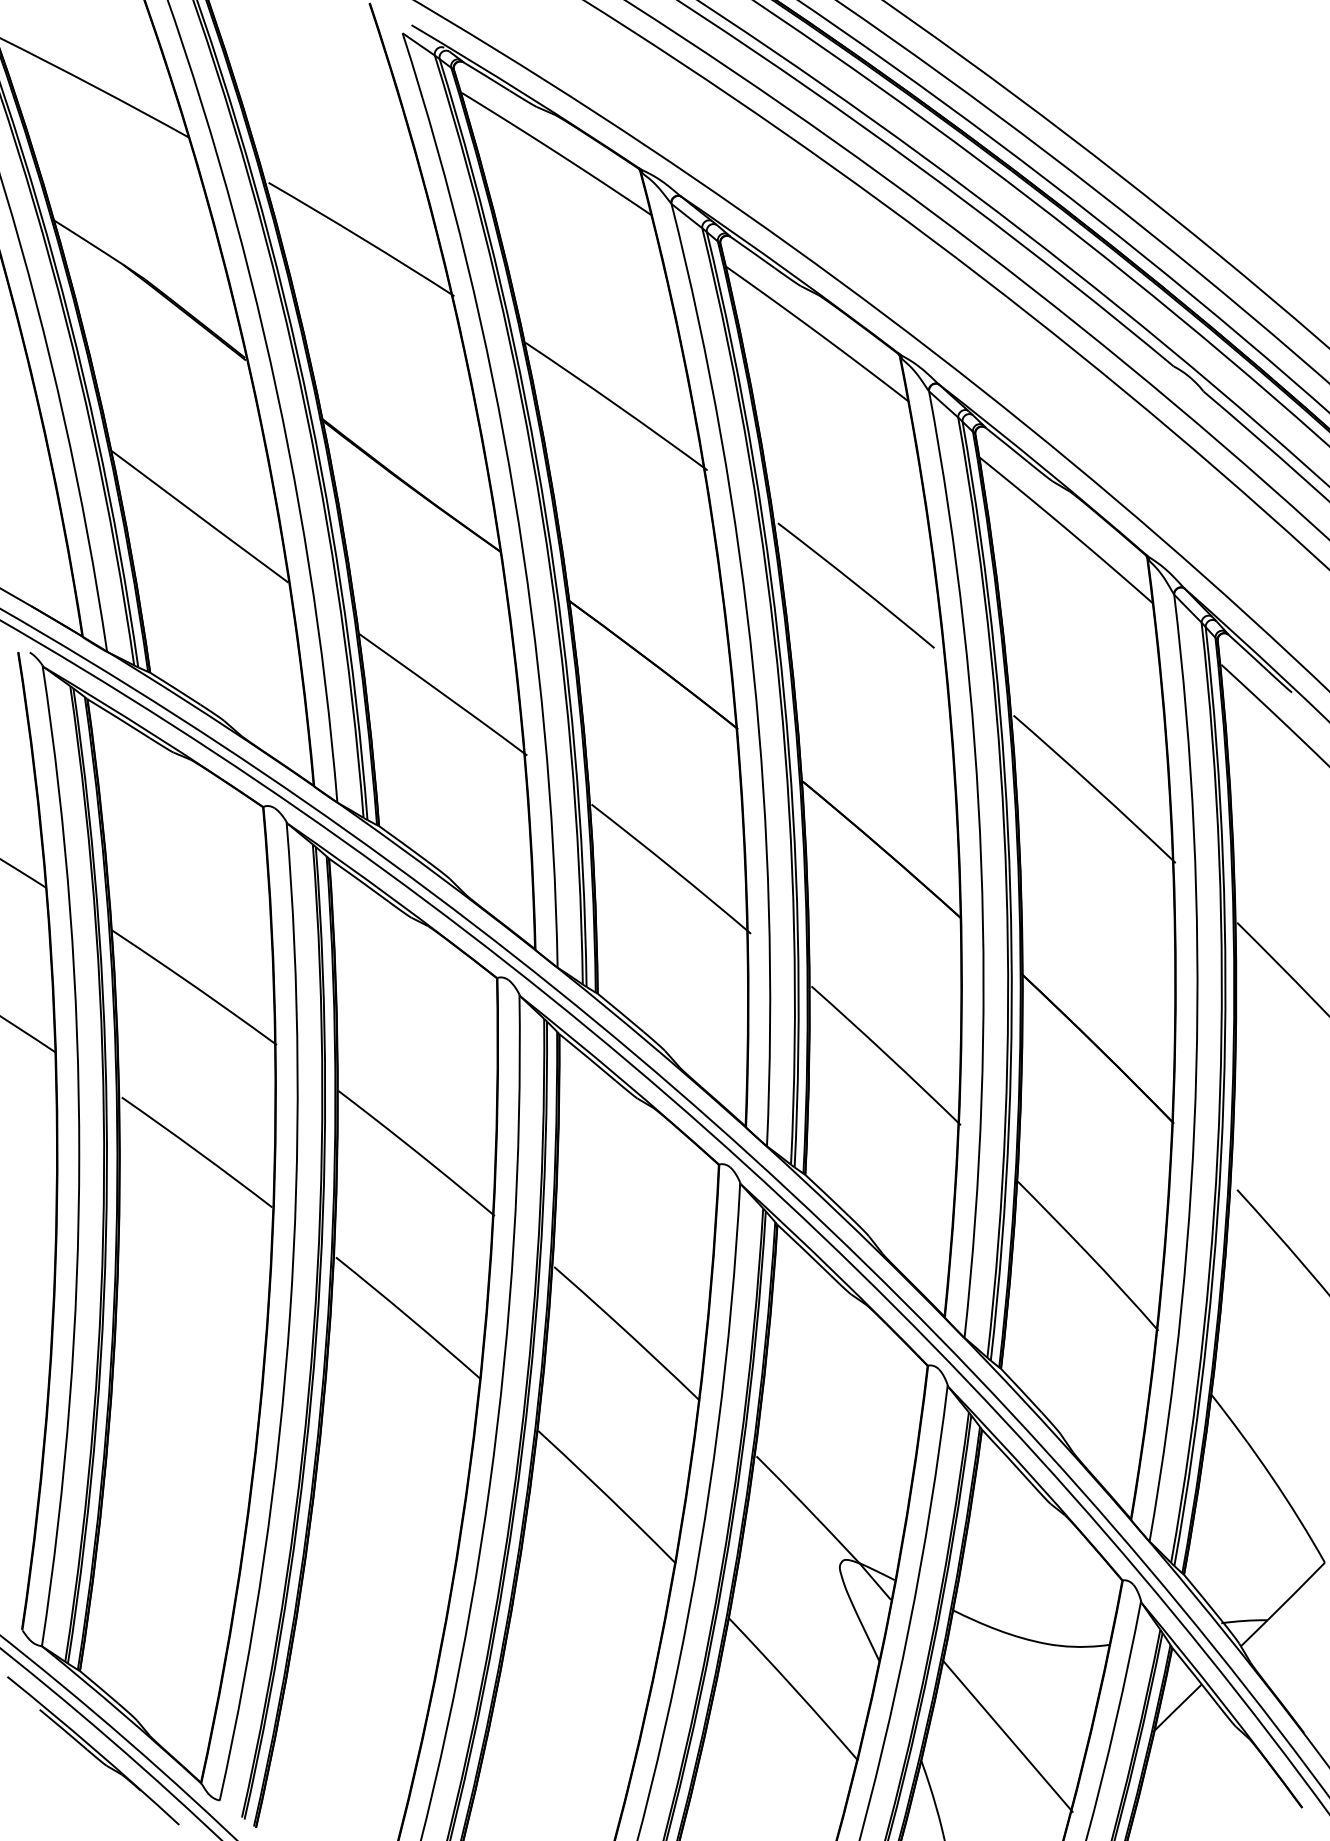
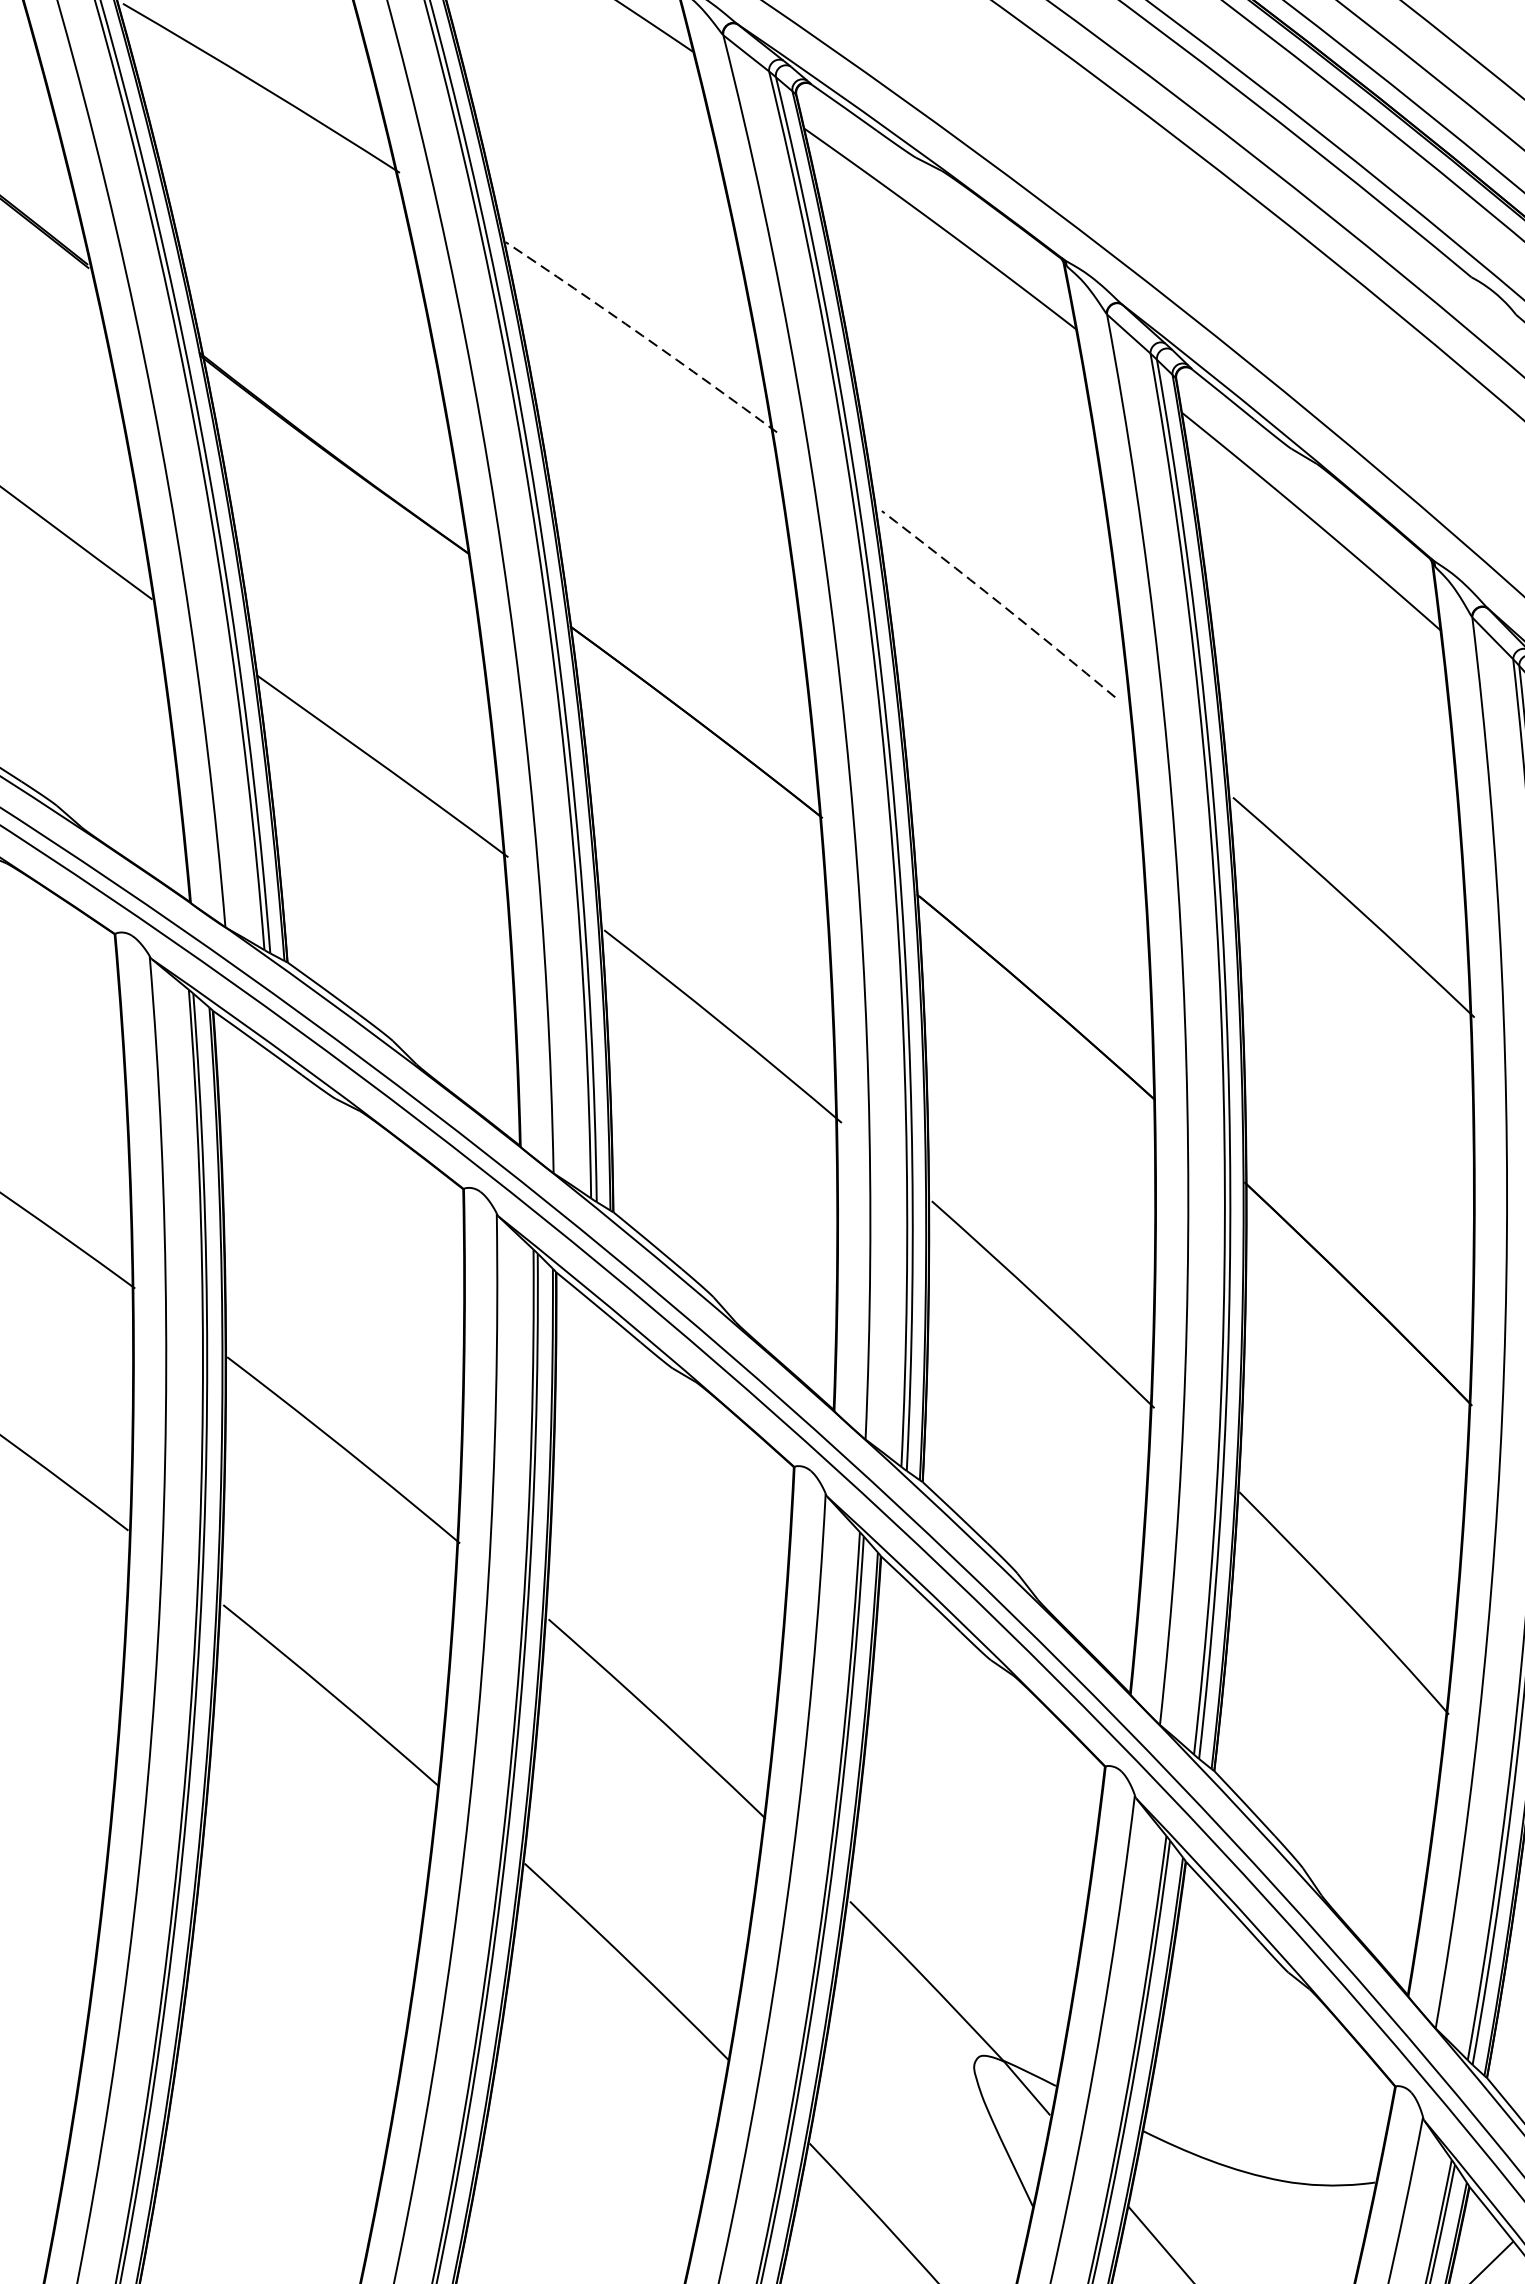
arc: (617, 405) -> (642, 335), solid -> dashed
arc: (856, 584) -> (998, 602), solid -> dashed

